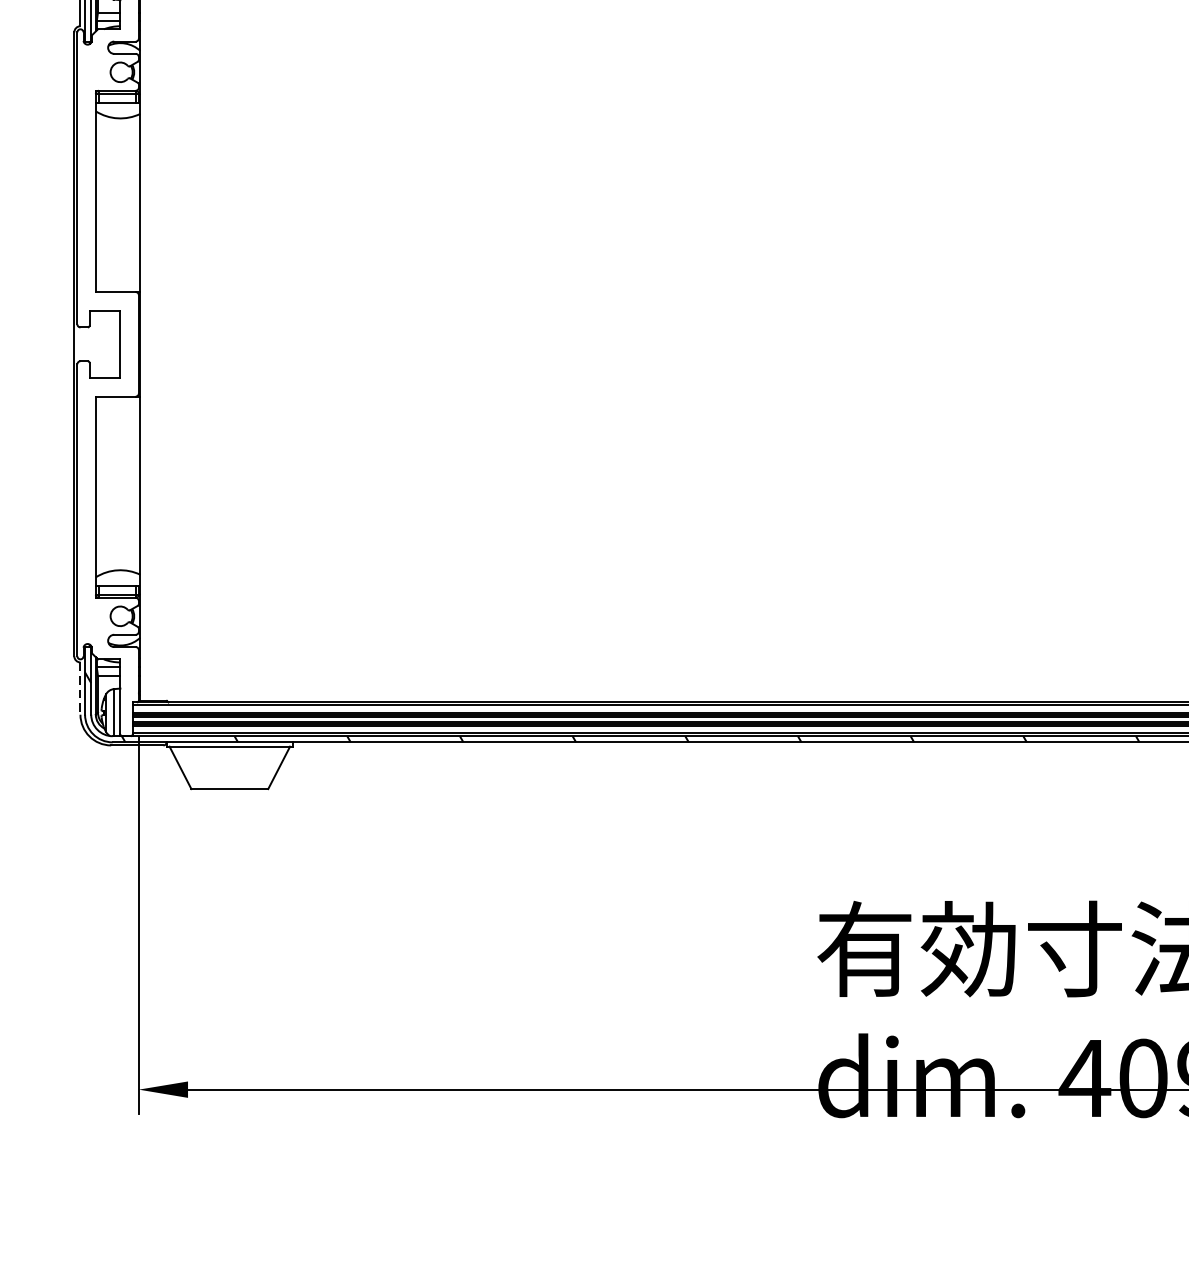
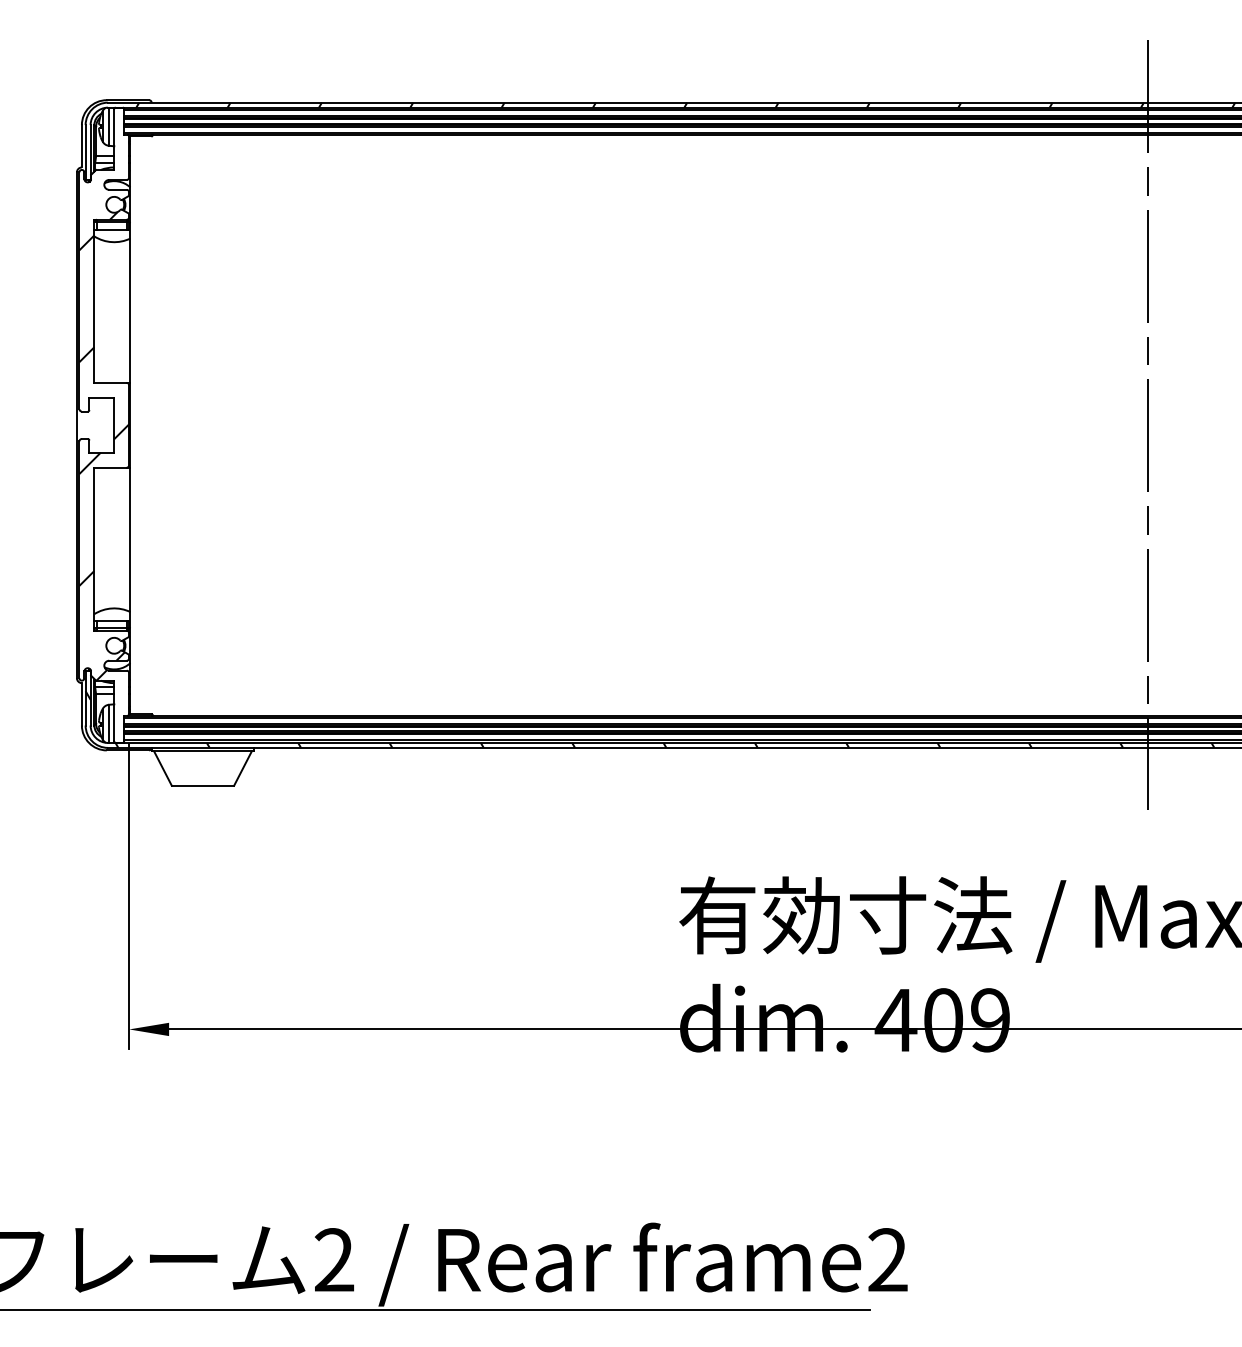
hatch: (108, 368) -> (104, 444), added
line: (79, 688) -> (81, 704), dashed -> solid

